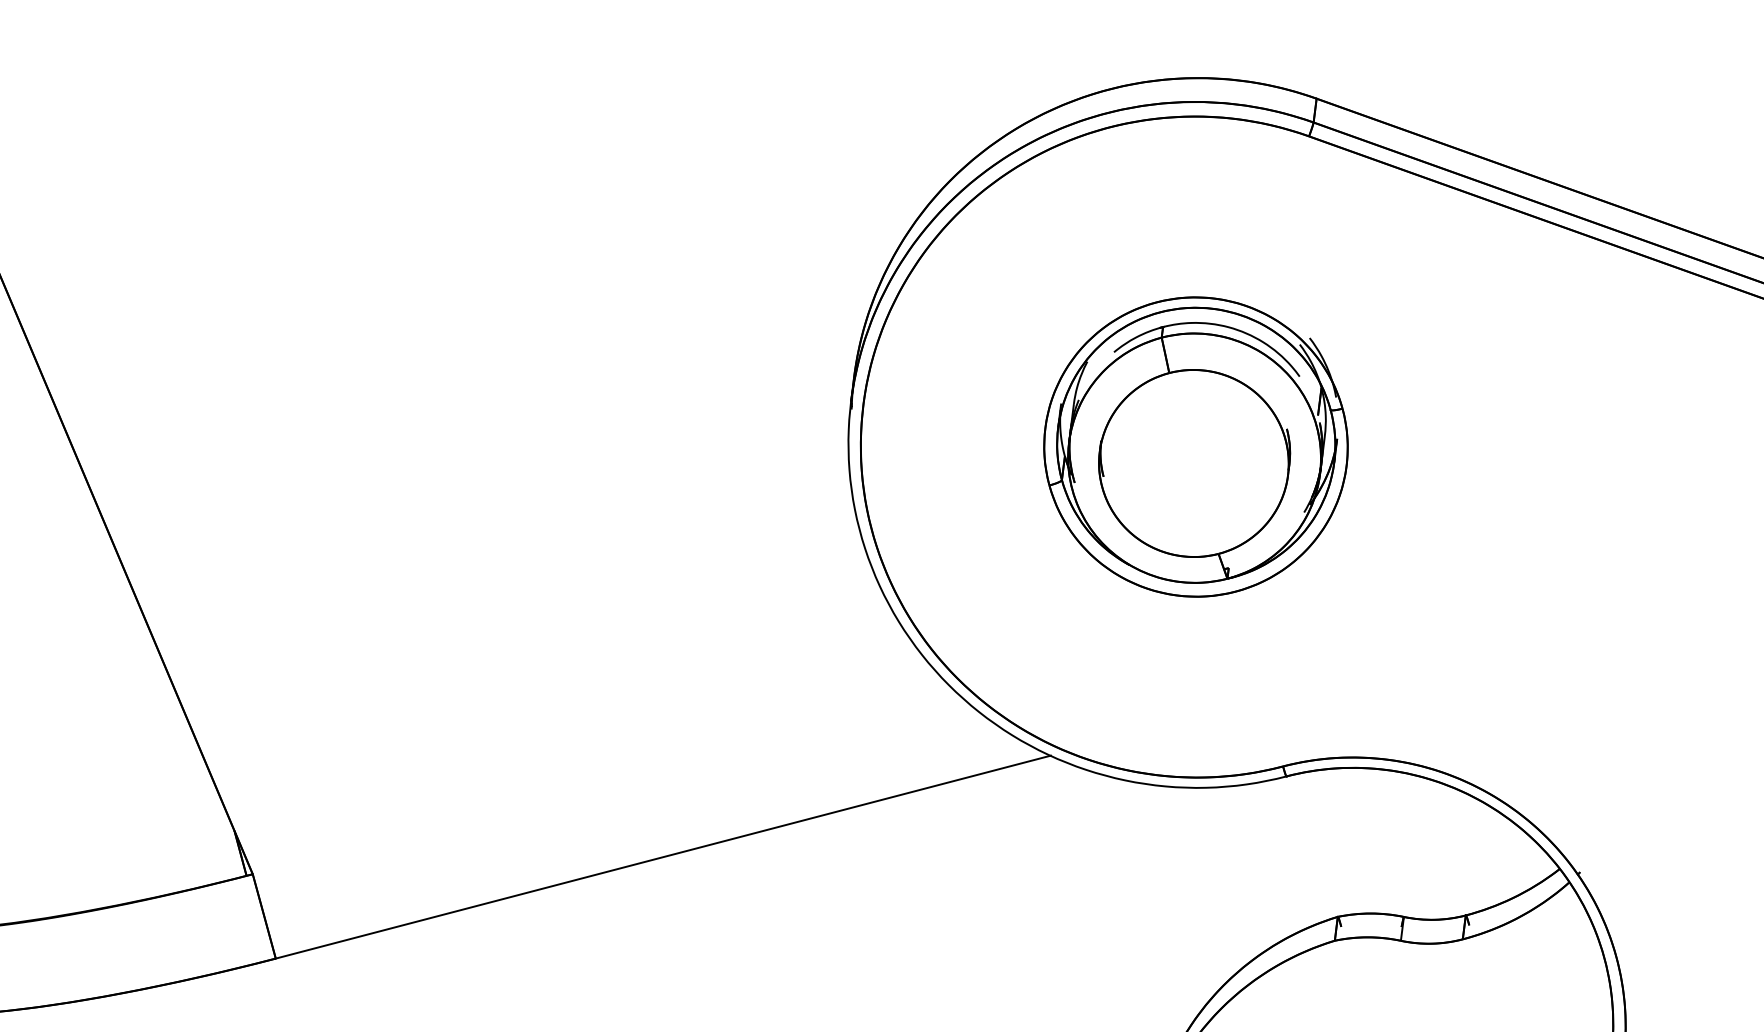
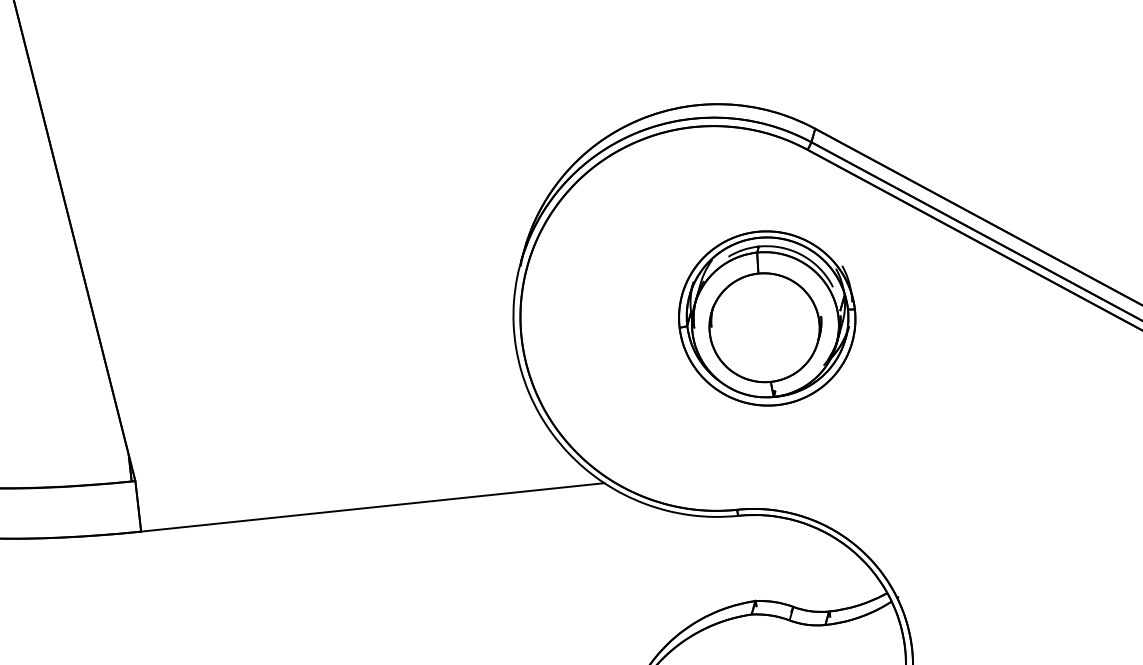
part: (1196, 447) -> (767, 318), moved

